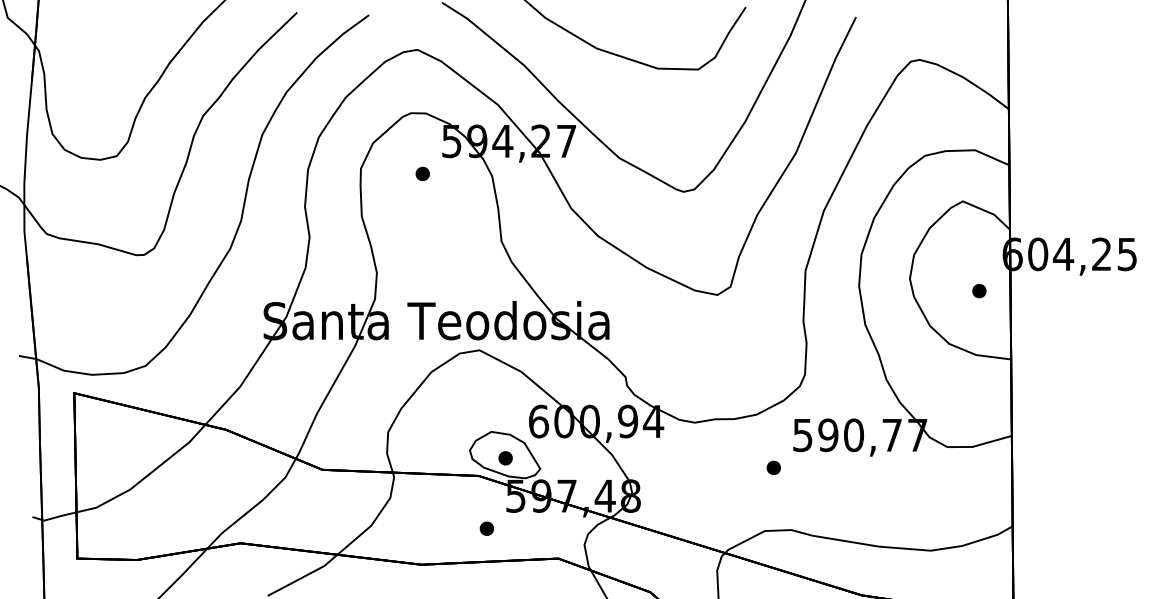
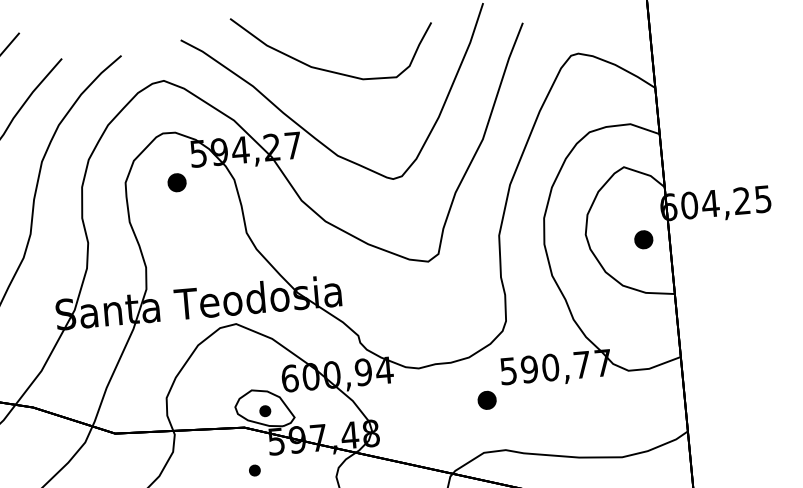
part: (422, 173) -> (176, 182), size x1.6
part: (979, 291) -> (643, 240), size x1.6
part: (773, 467) -> (486, 399), size x1.6

